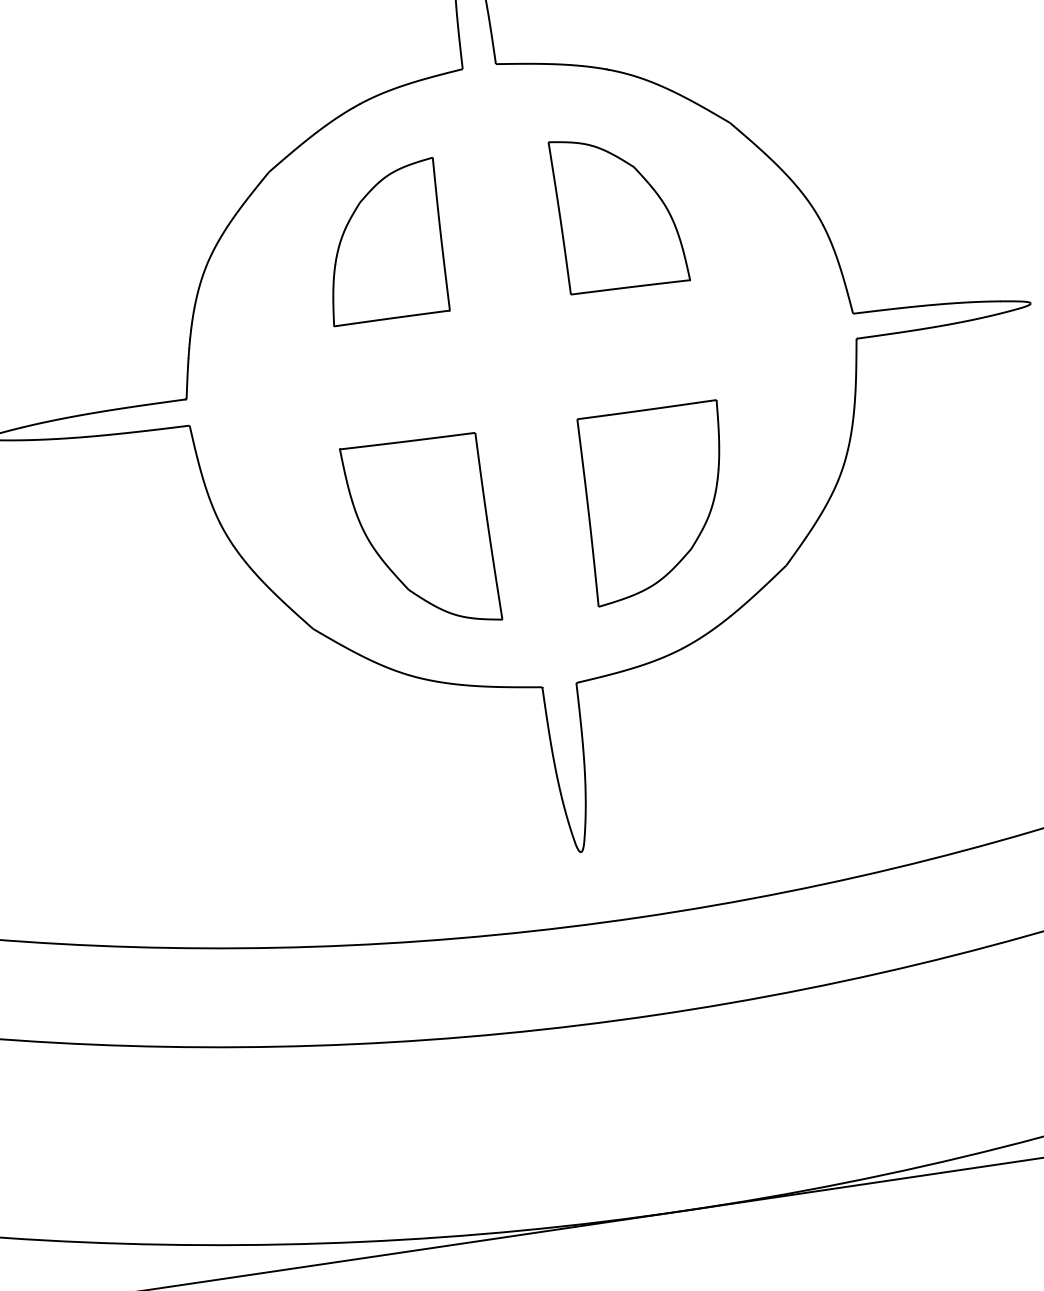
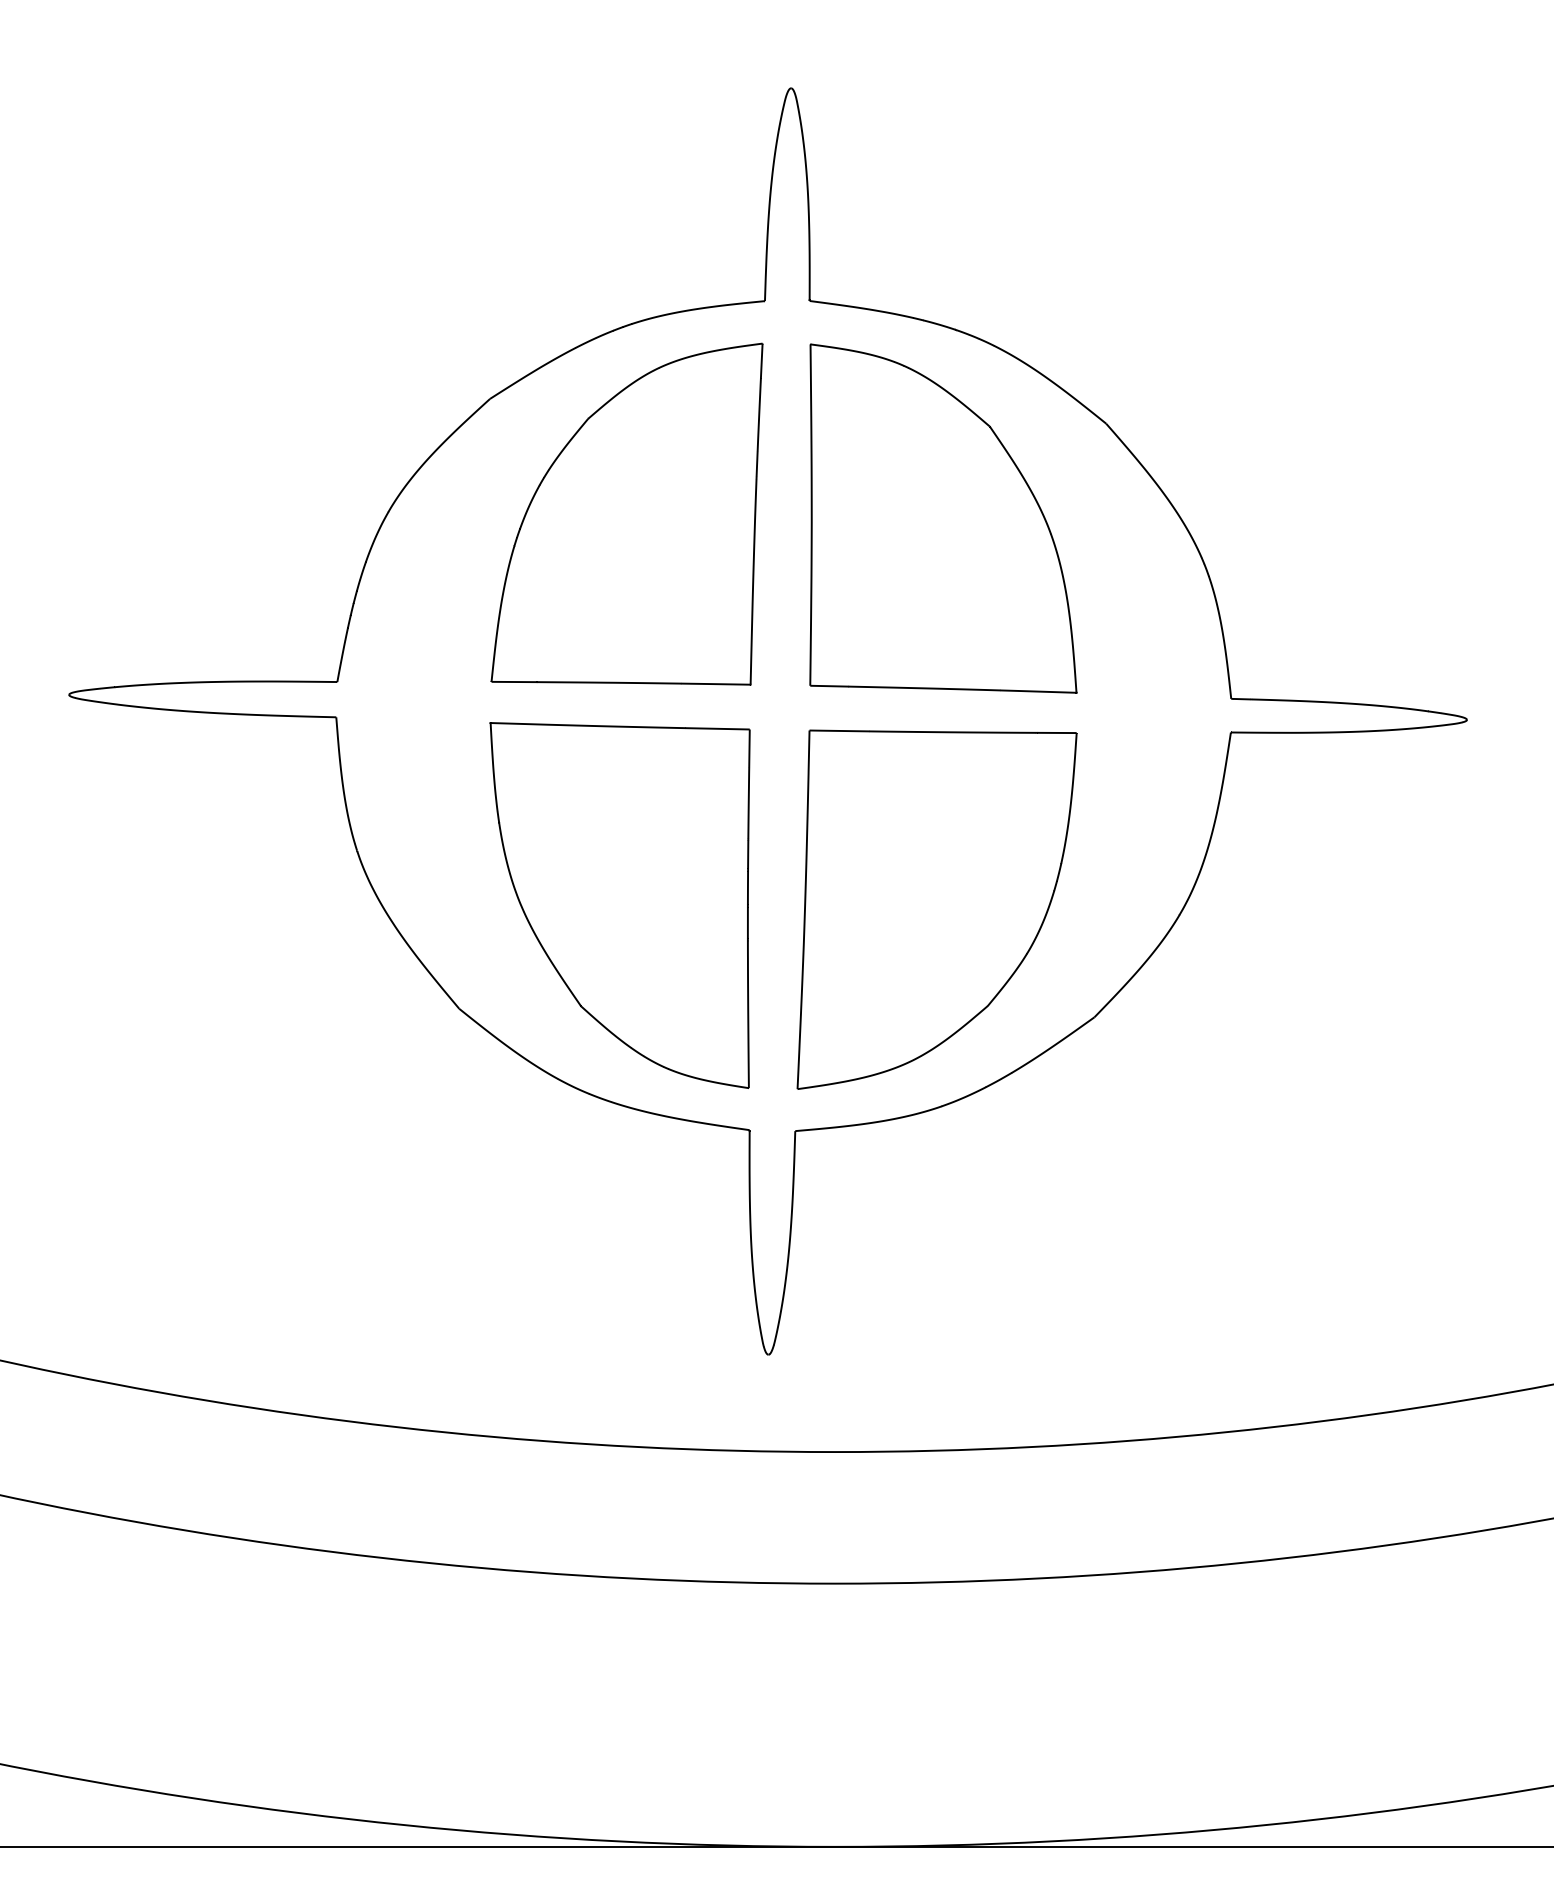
part: (619, 211) -> (943, 518), size x1.67
part: (383, 242) -> (626, 513), size x1.67
part: (657, 502) -> (936, 909), size x1.43
part: (420, 534) -> (619, 905), size x1.43

